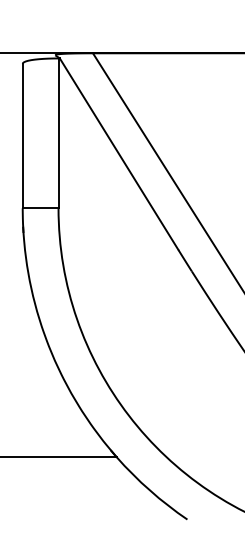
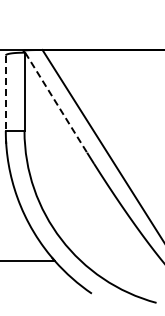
line: (22, 136) -> (5, 93), solid -> dashed
line: (119, 153) -> (56, 102), solid -> dashed

